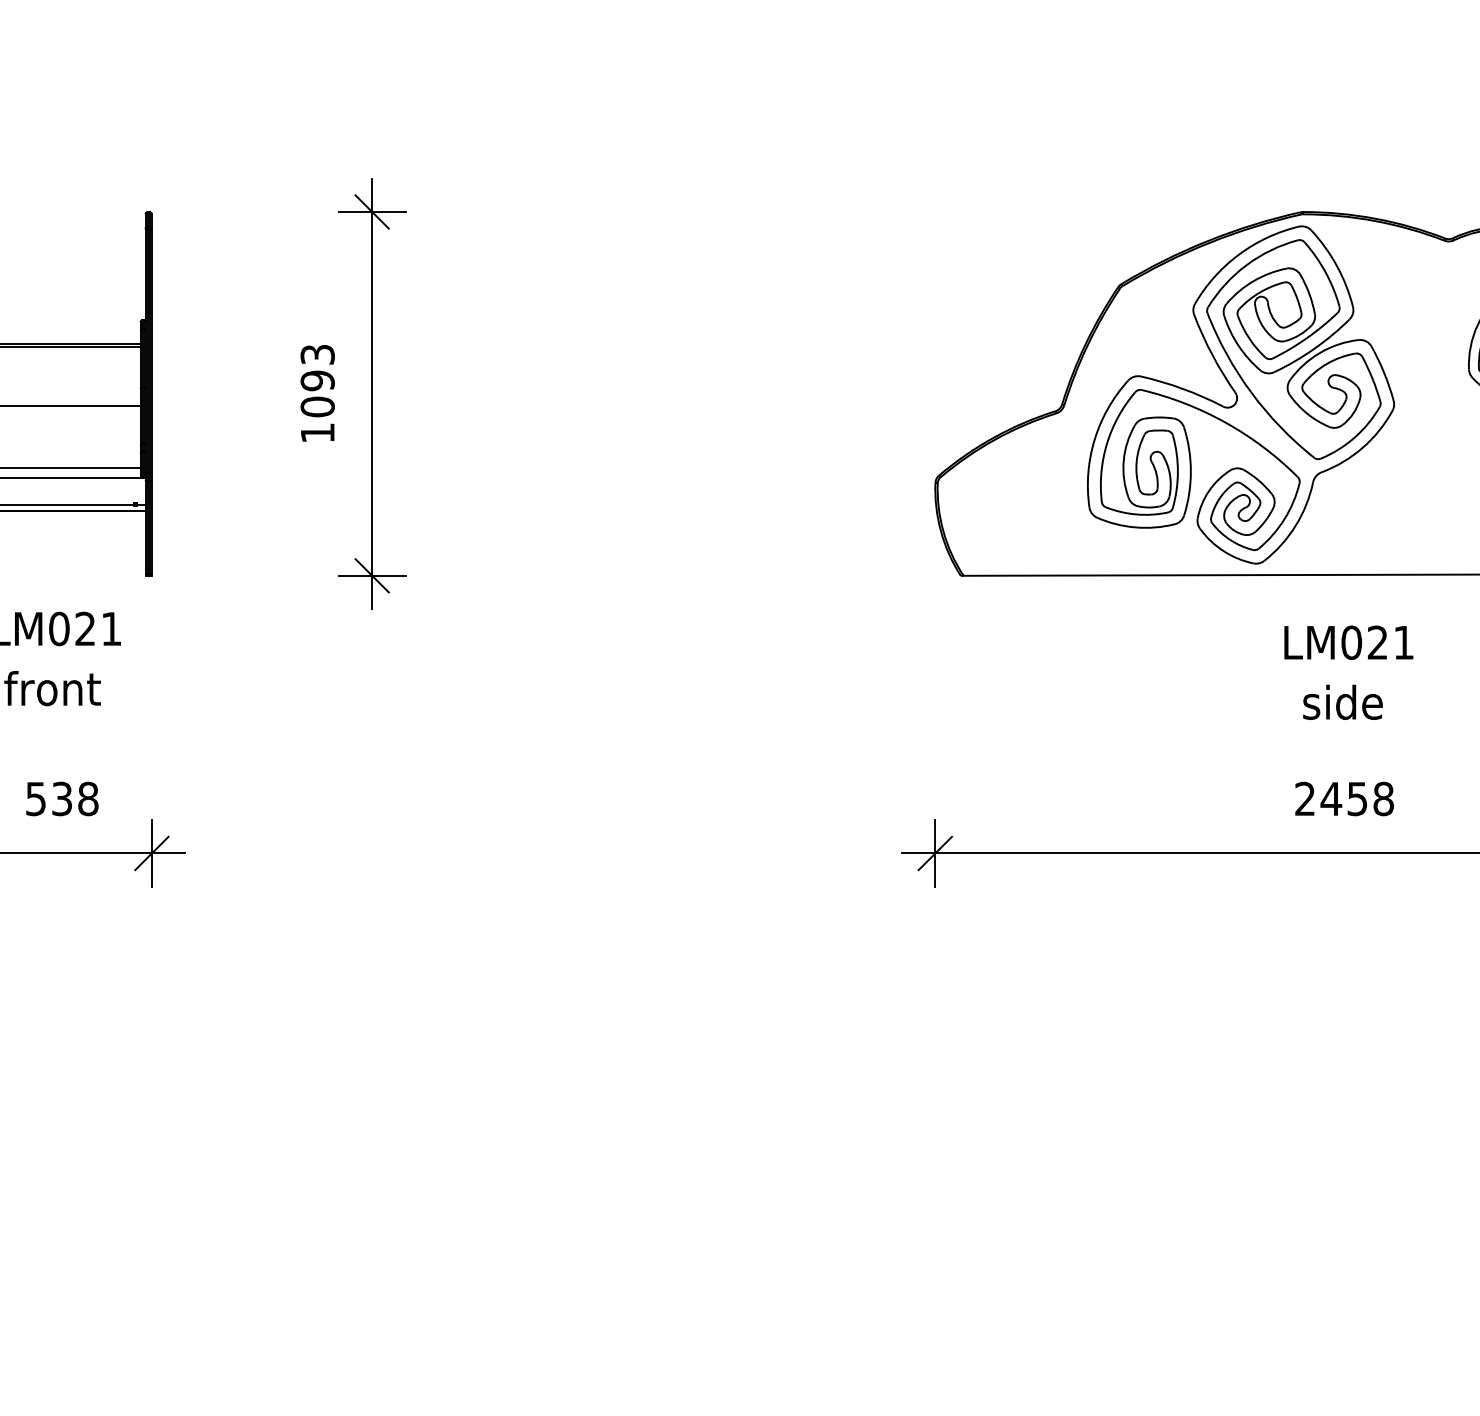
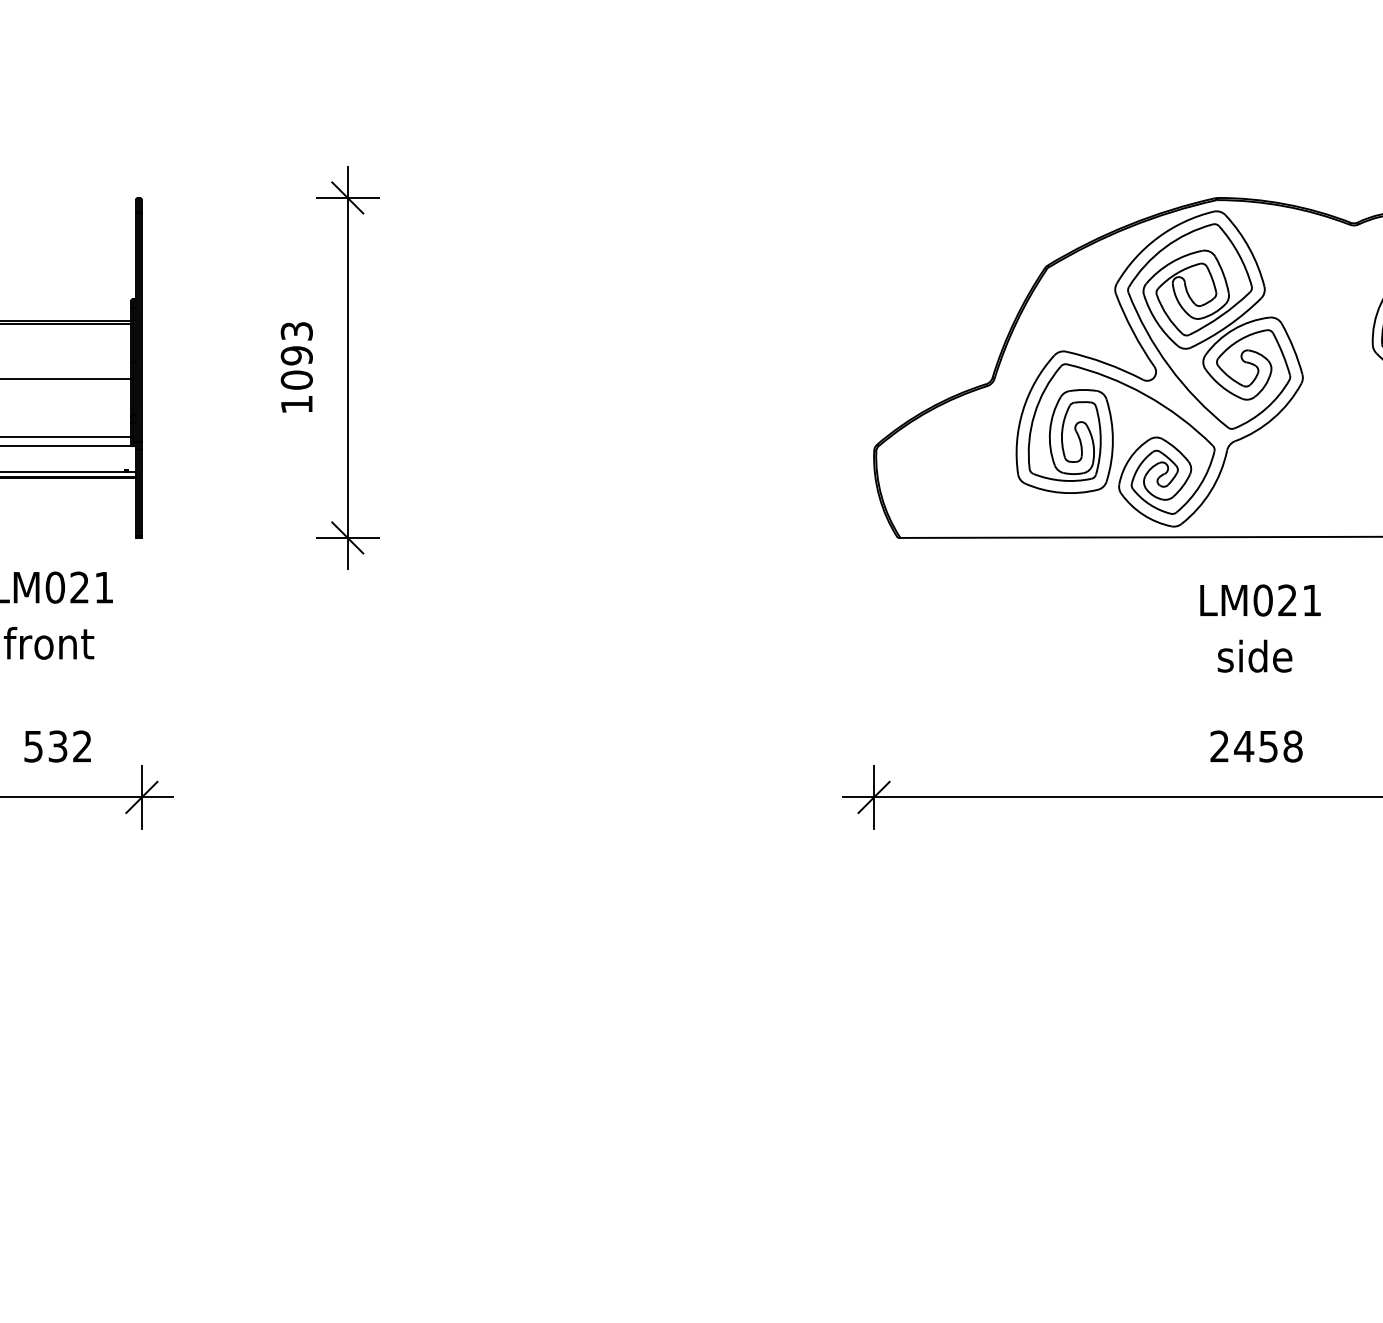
text: (88, 798) -> (82, 746), 538 -> 532

